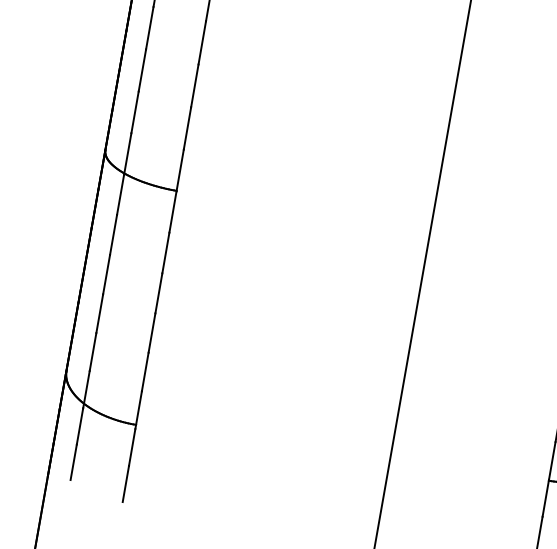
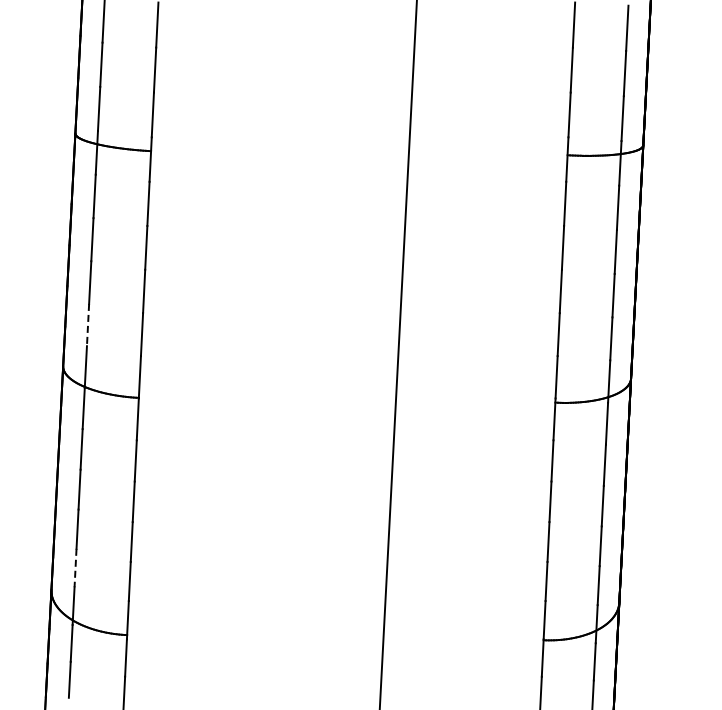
line: (135, 112) -> (88, 325), solid -> dashed
line: (92, 352) -> (75, 568), solid -> dashed

